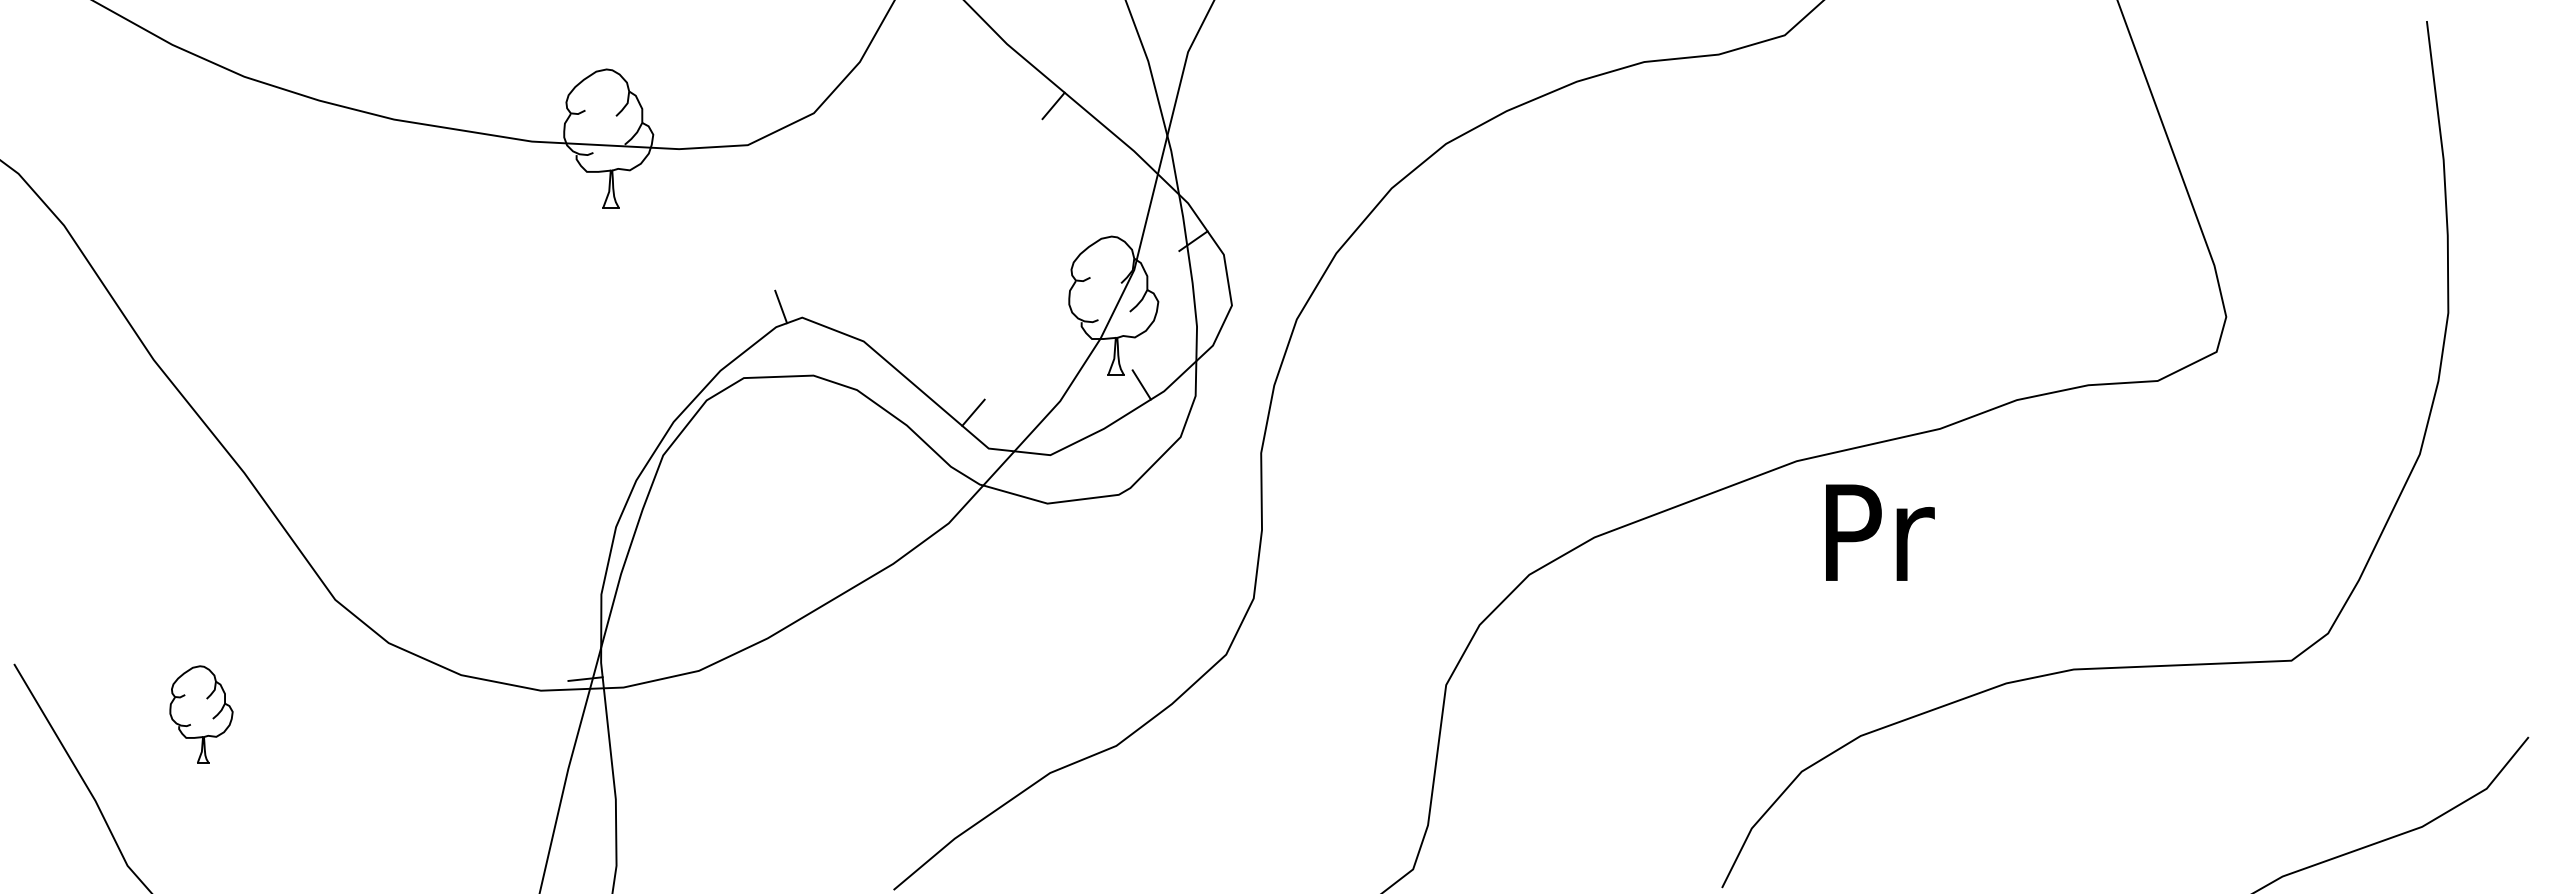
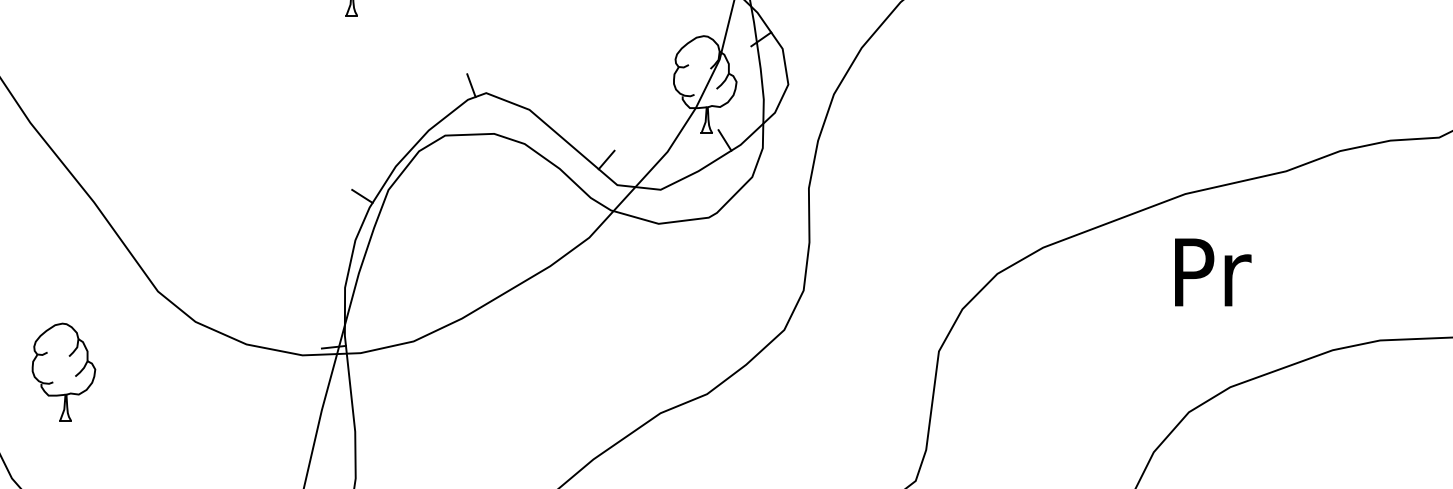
line: (625, 464) -> (362, 196), added
text: (1880, 532) -> (1213, 272), moved
part: (201, 714) -> (63, 372), size x1.43

